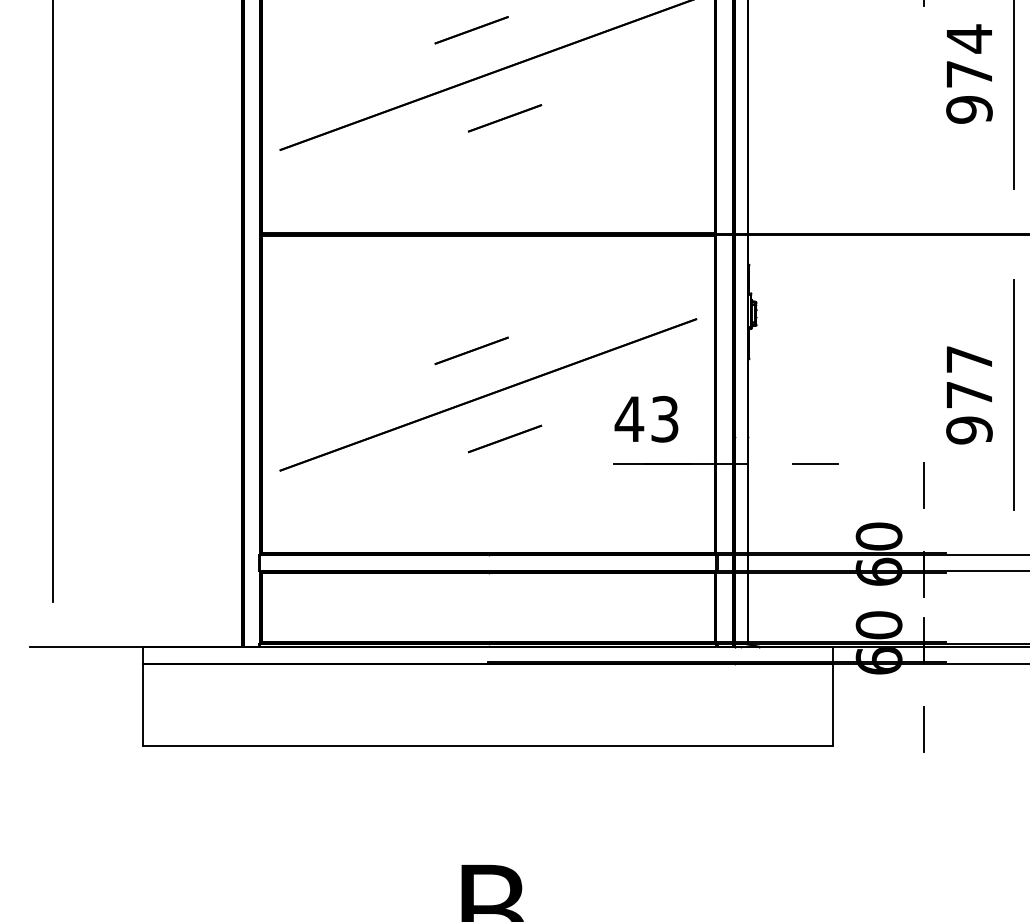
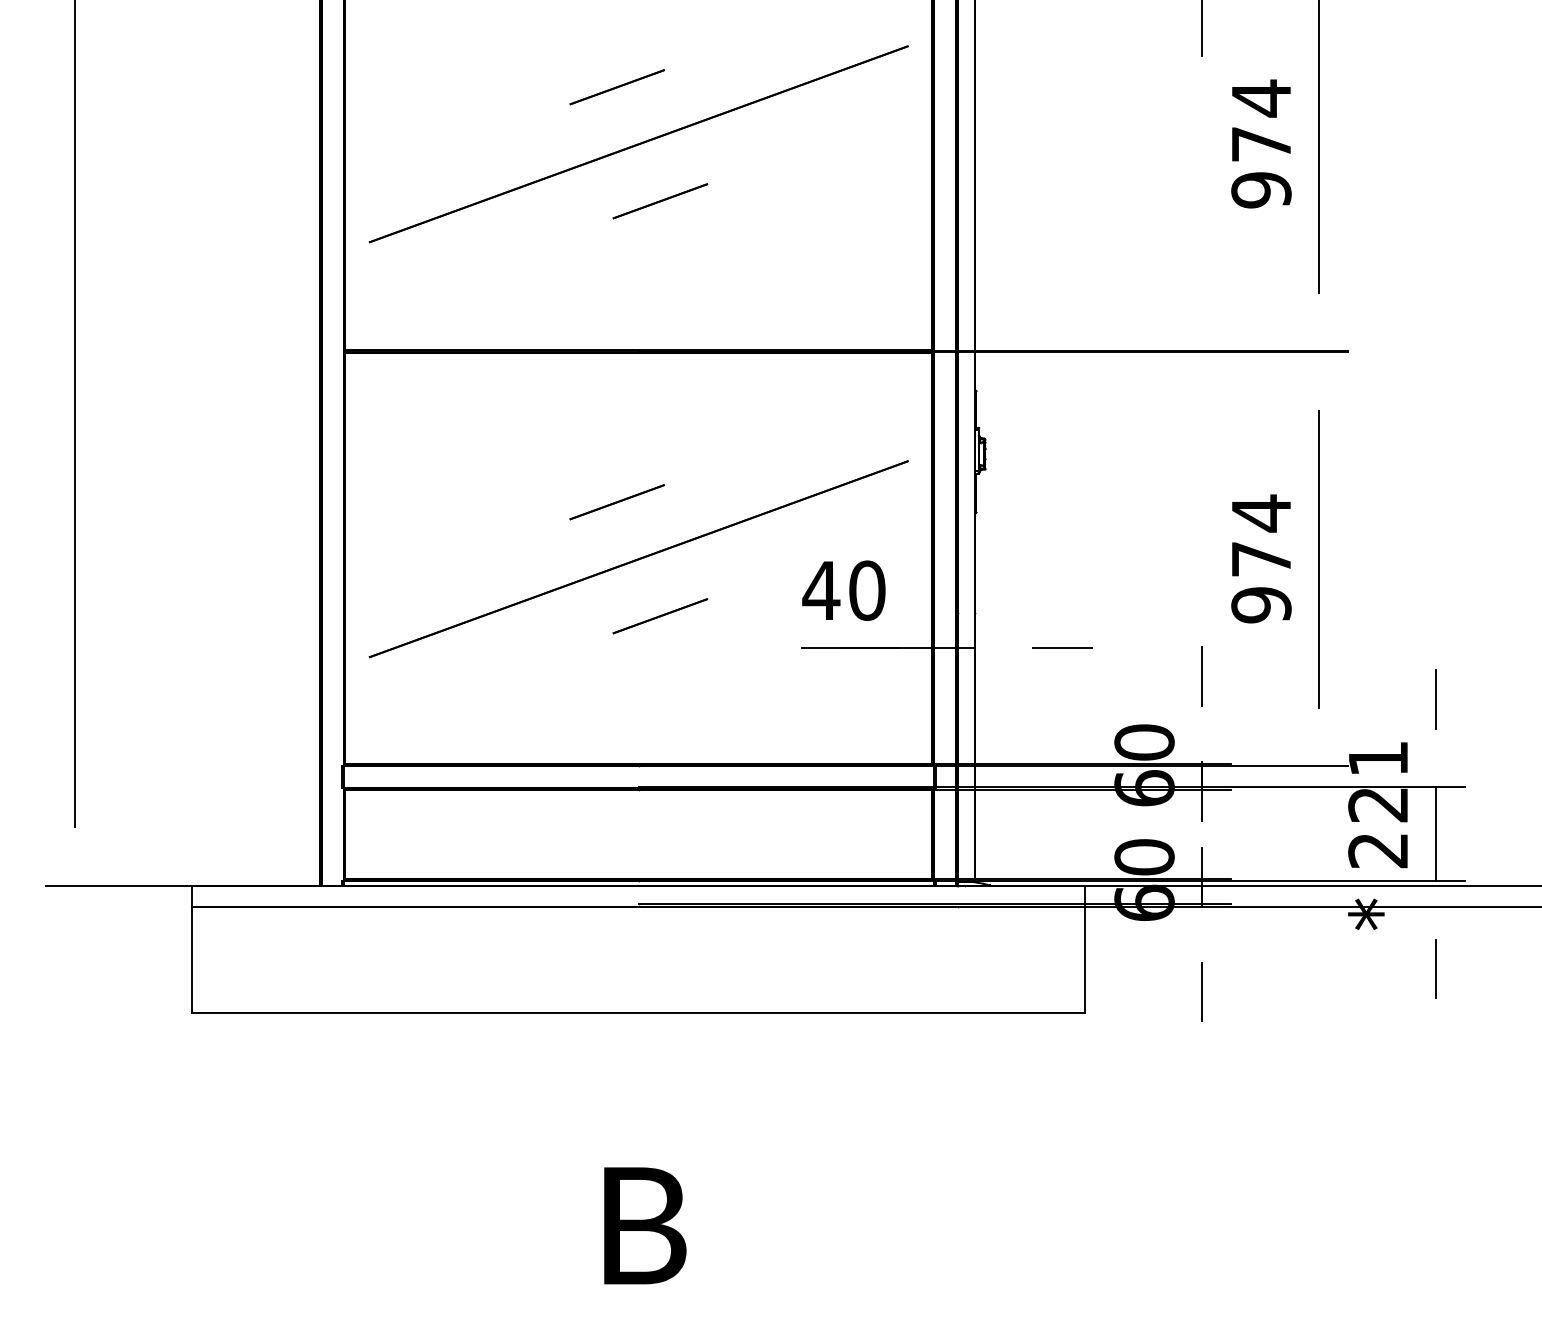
text: (969, 359) -> (1261, 513), 977 -> 974
text: (665, 419) -> (867, 590), 43 -> 40

